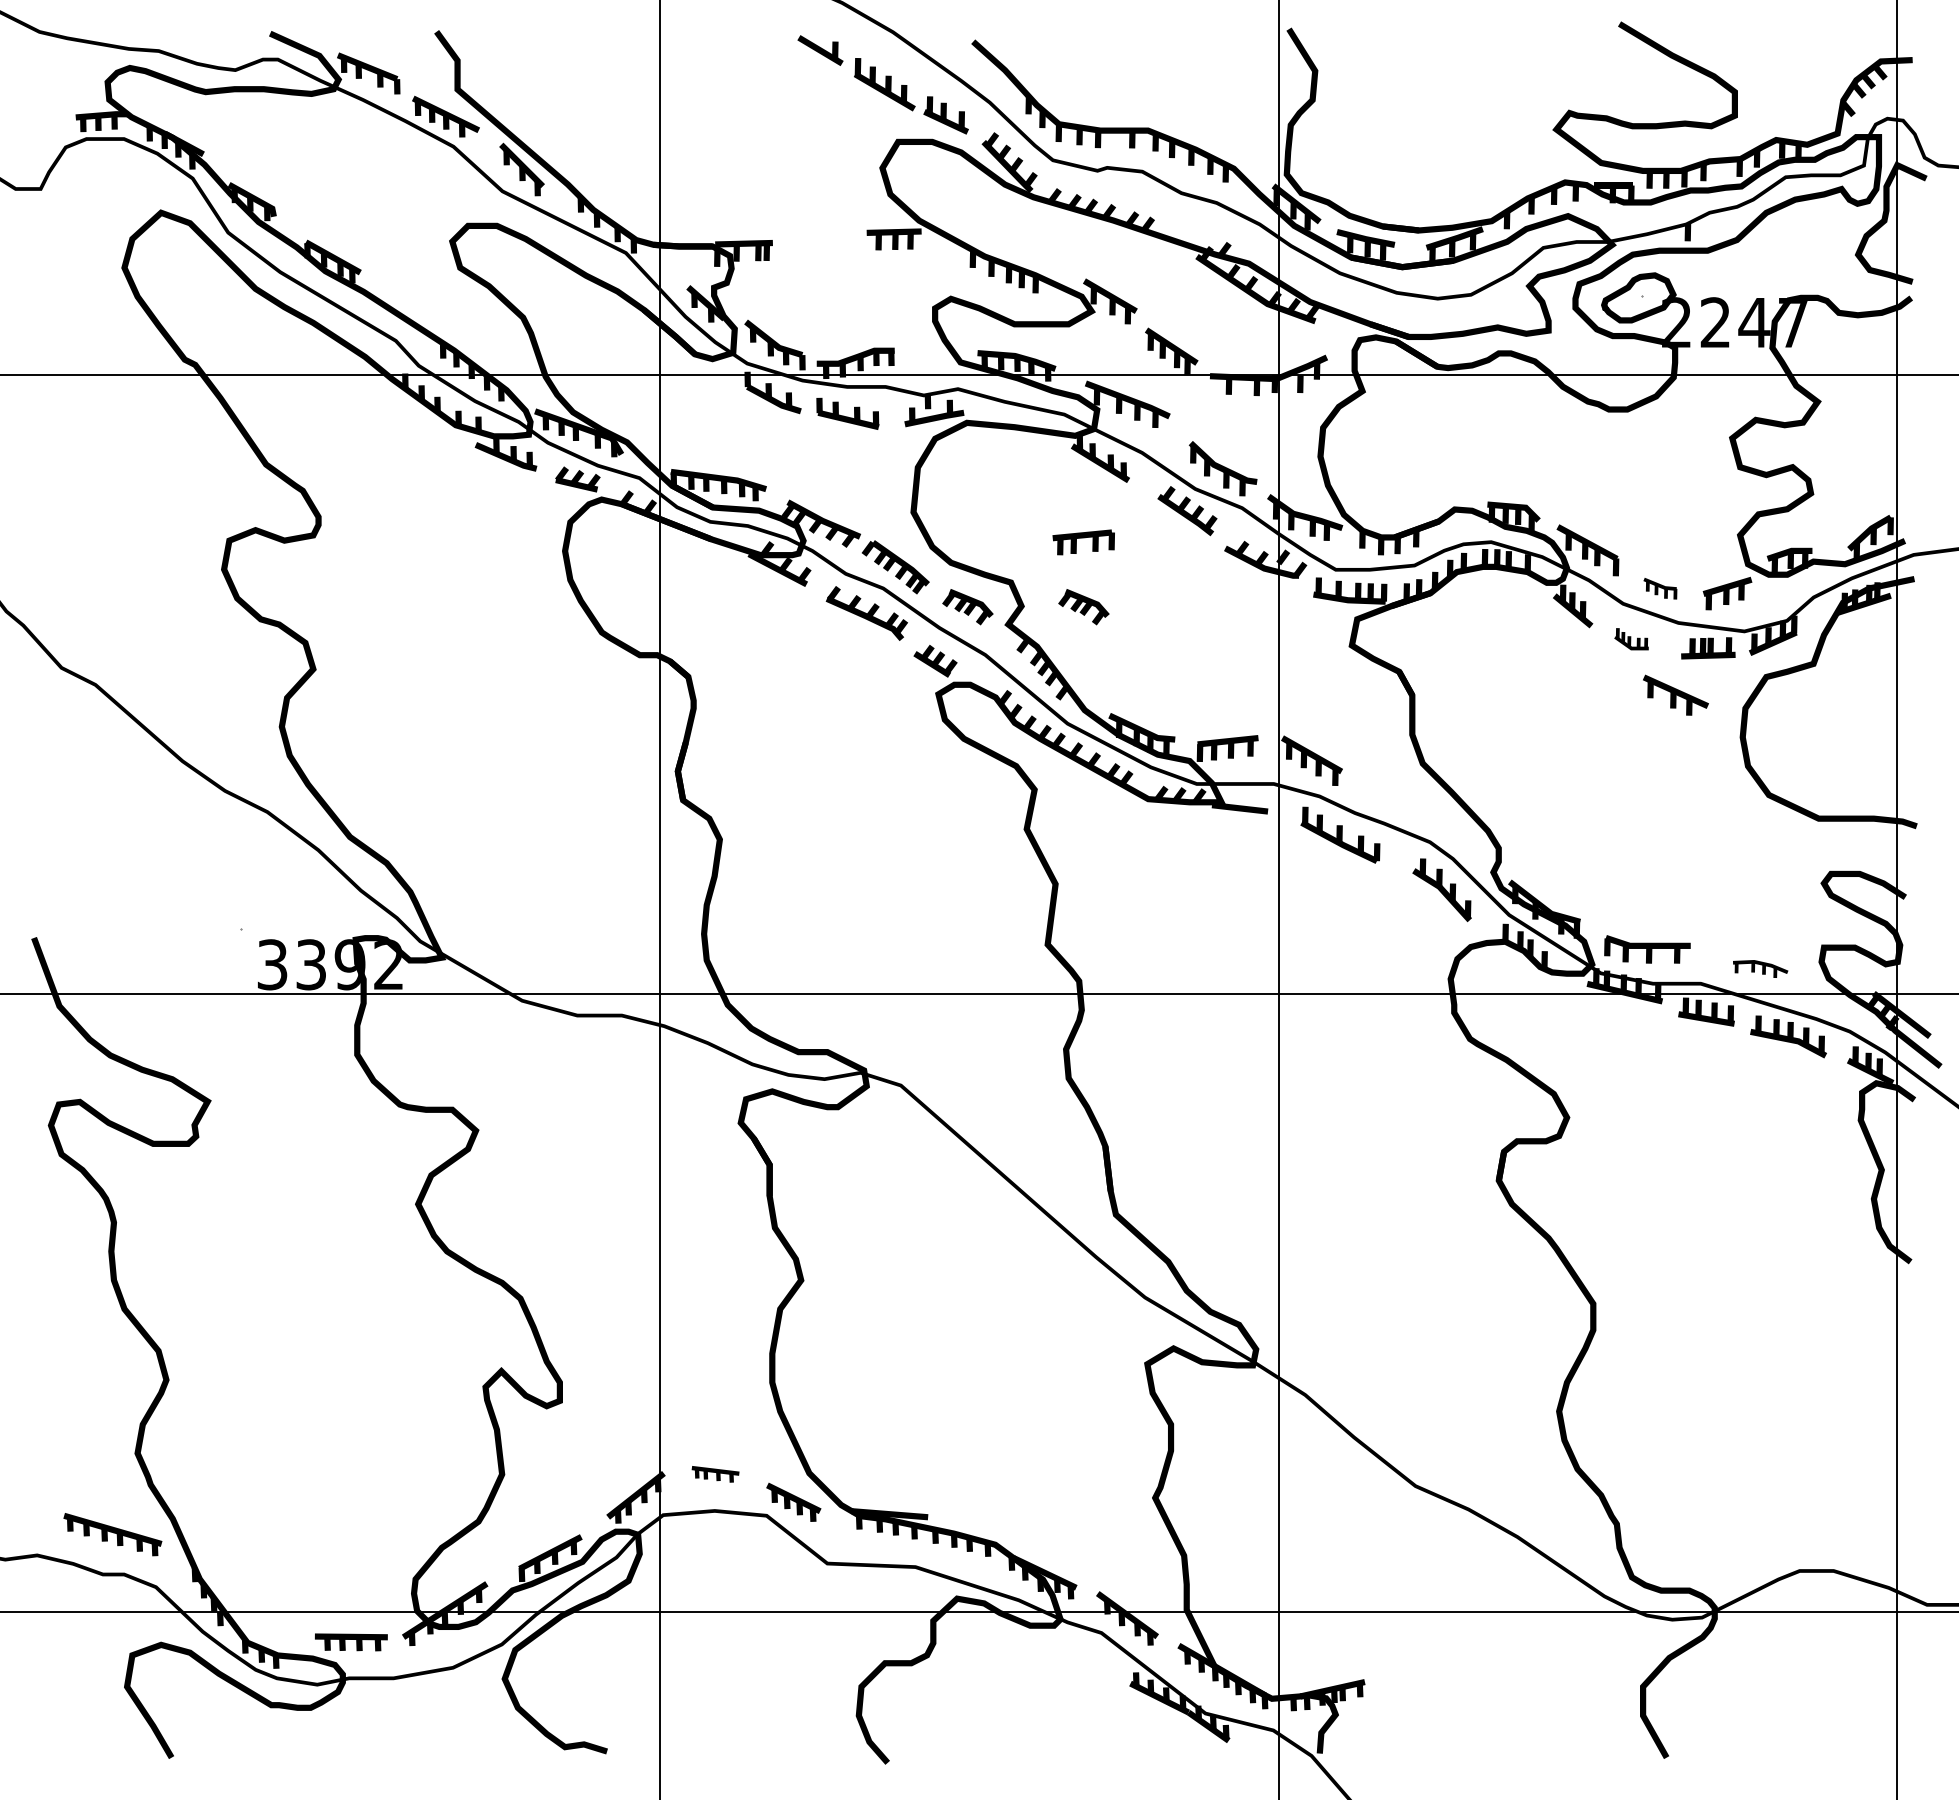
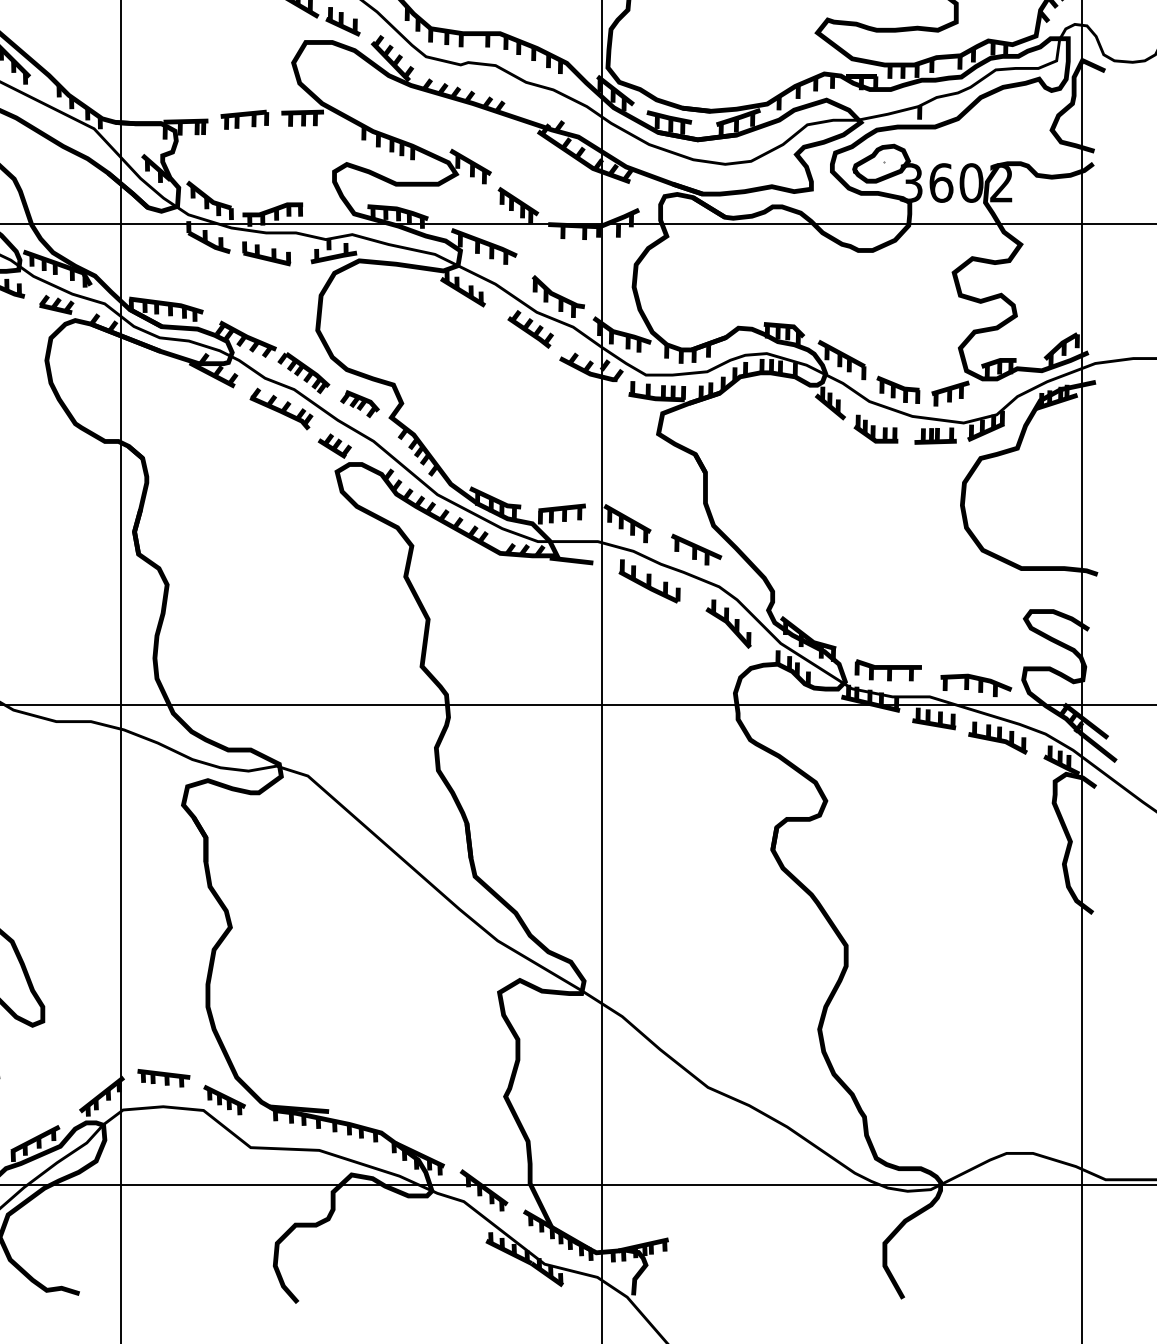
text: (1734, 322) -> (955, 182), 2247 -> 3602
part: (1083, 542) -> (244, 119), moved
part: (1660, 588) -> (898, 389), size x1.67
part: (1083, 607) -> (449, 404), removed
part: (1631, 638) -> (875, 428), size x1.67
part: (1675, 694) -> (696, 548), moved
part: (1760, 968) -> (976, 685), size x1.67
part: (715, 1474) -> (163, 1078), size x1.43

